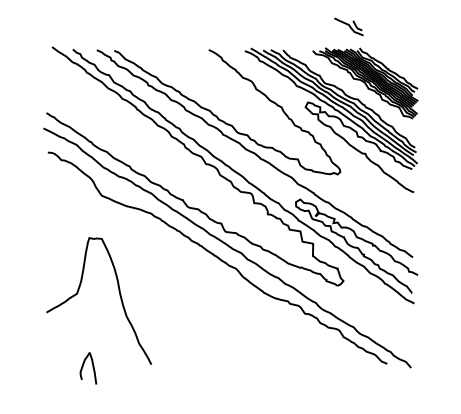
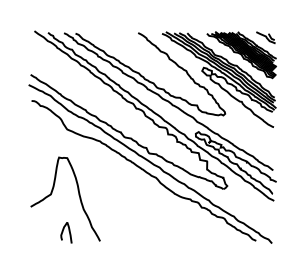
part: (348, 26) -> (265, 37), moved
curve: (91, 366) -> (68, 231), moved

